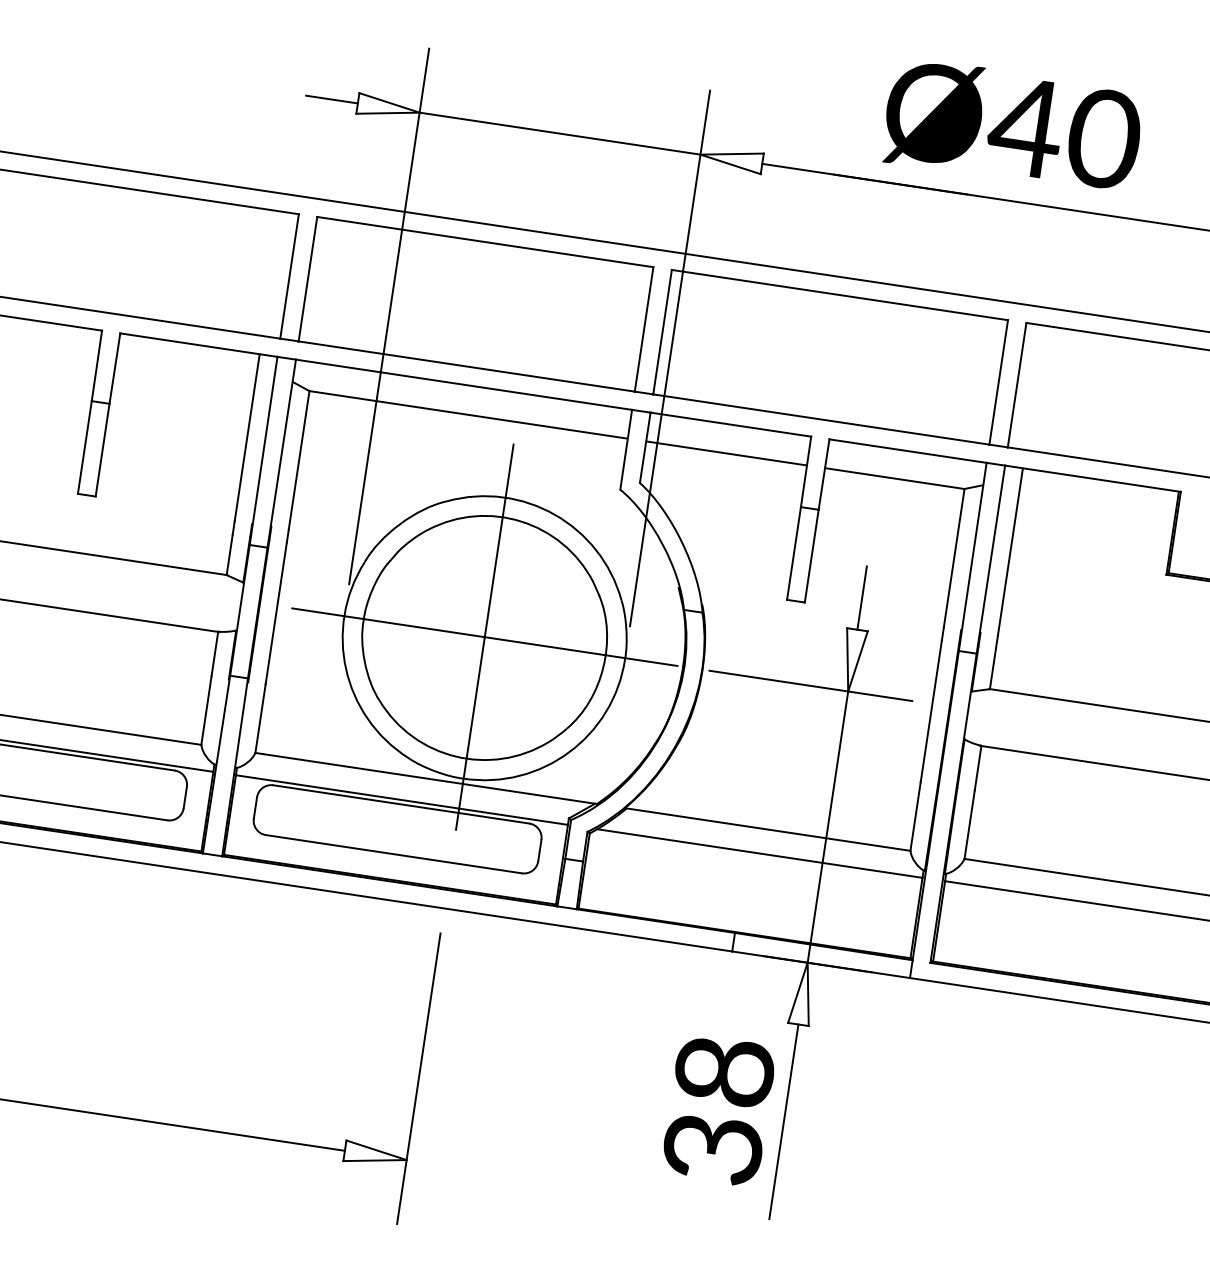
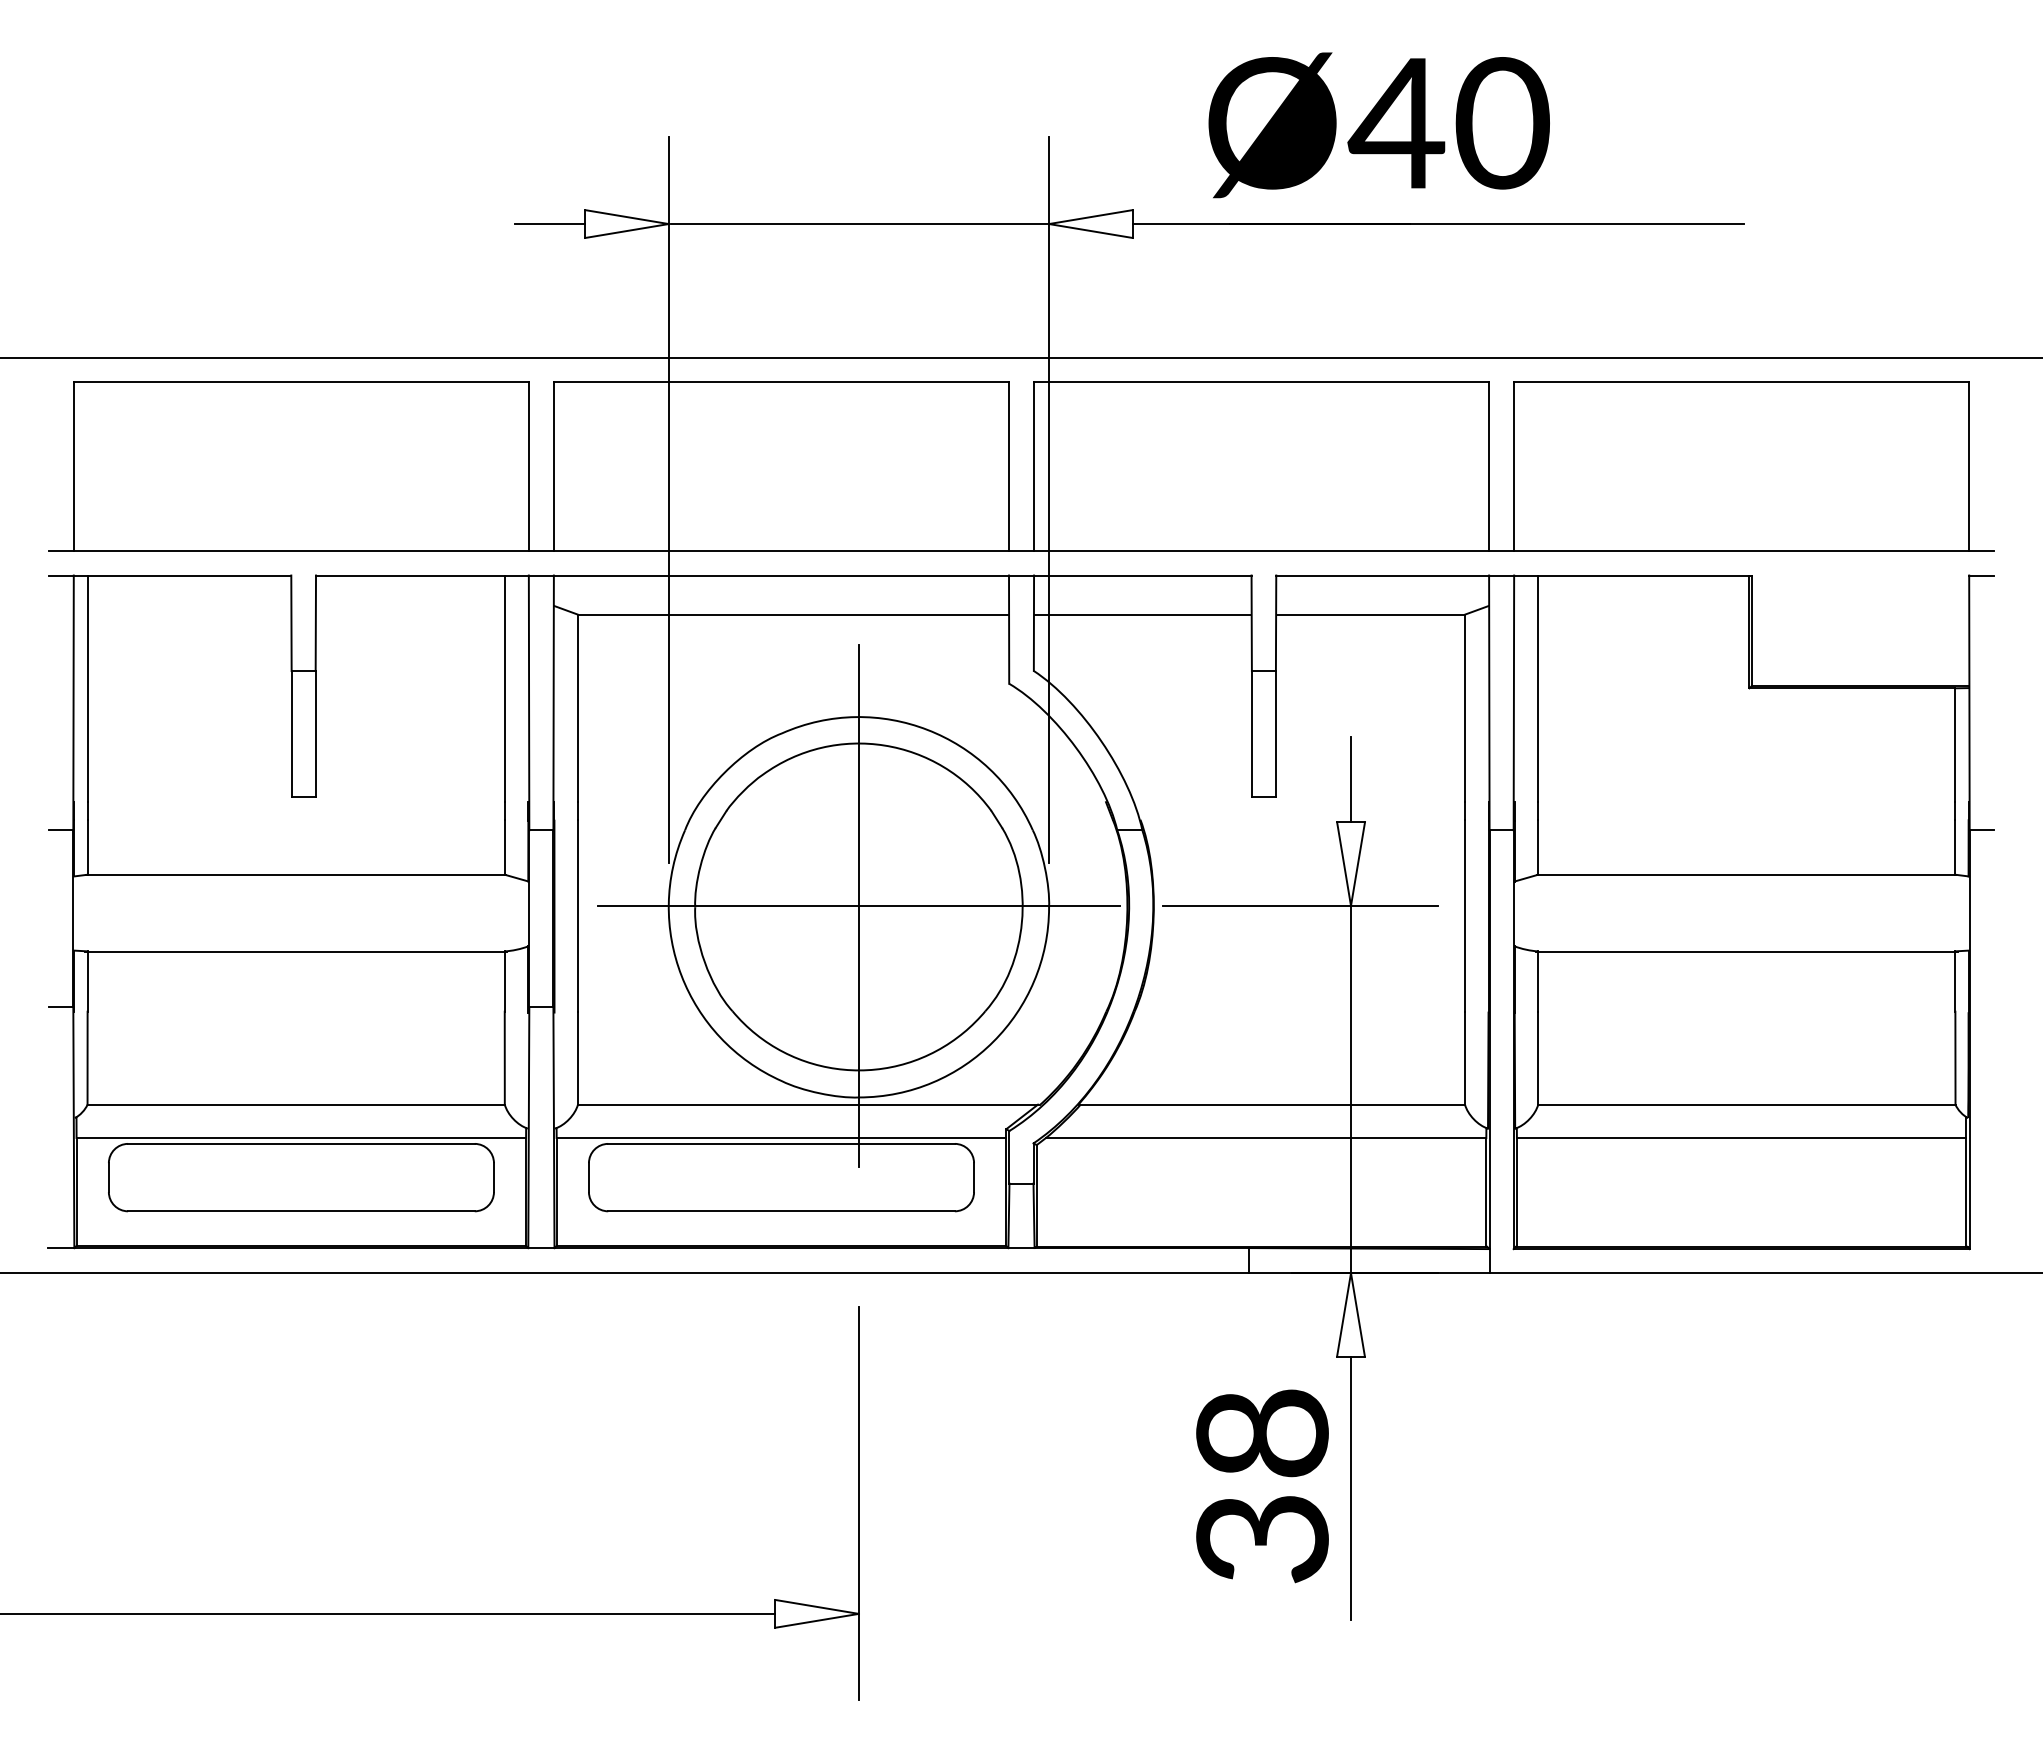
text: (1012, 126) -> (1378, 125), moved

